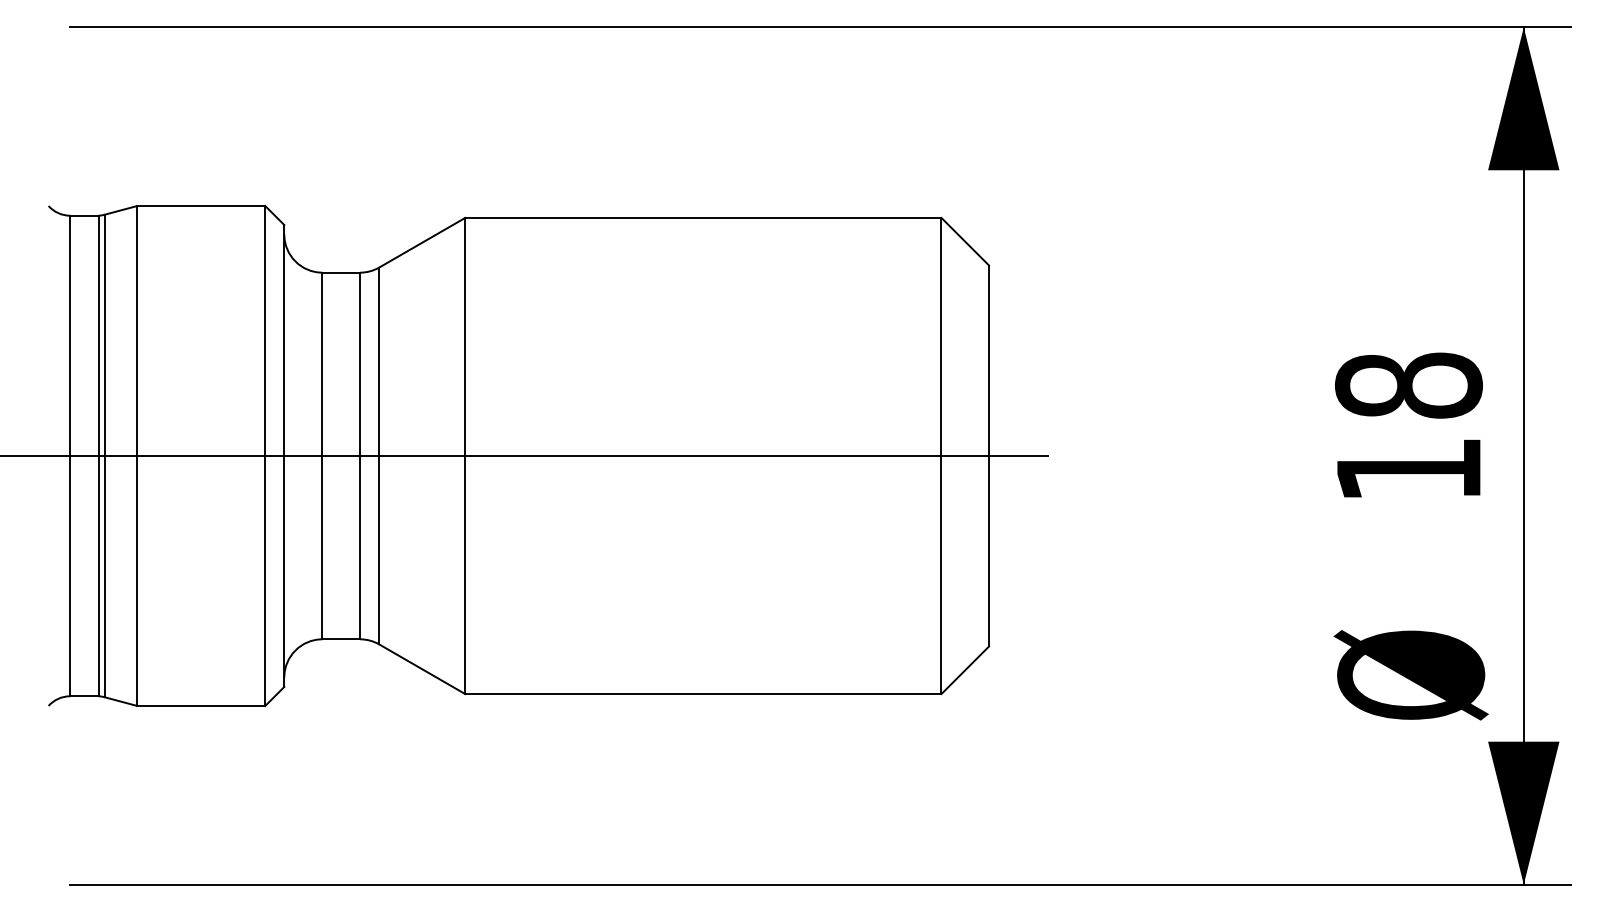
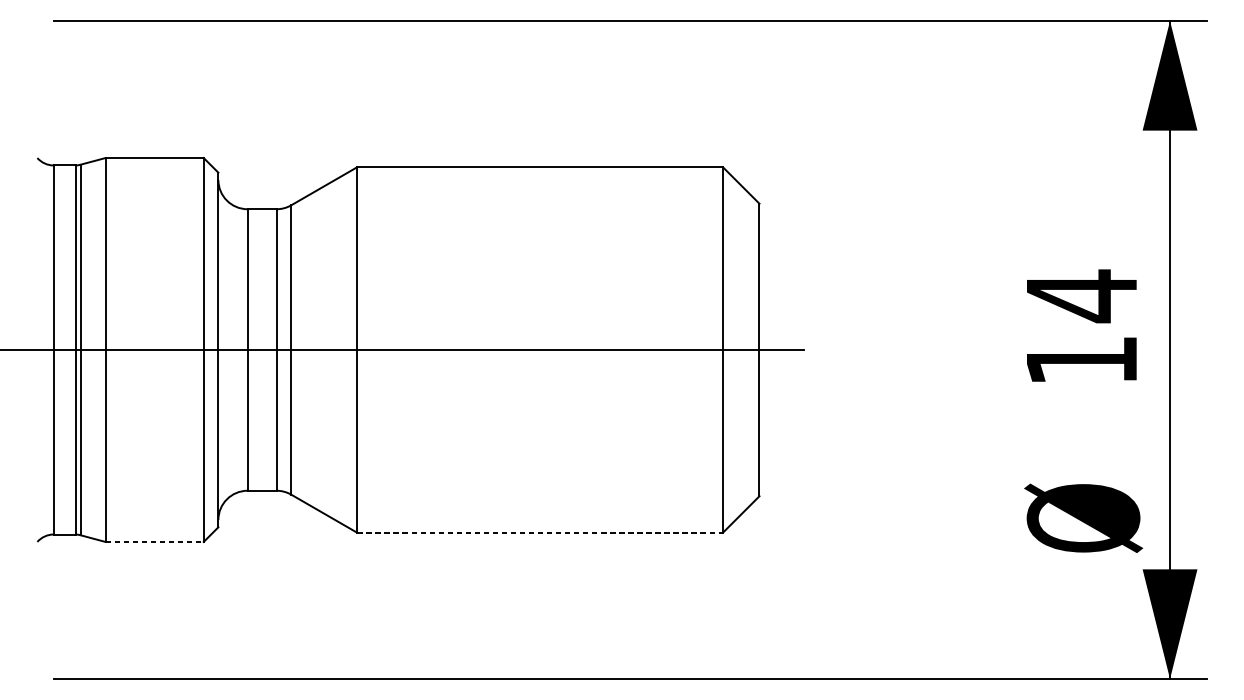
text: (1408, 386) -> (1081, 296), 18 -> 14
line: (703, 694) -> (540, 533), solid -> dashed
line: (201, 705) -> (154, 541), solid -> dashed

